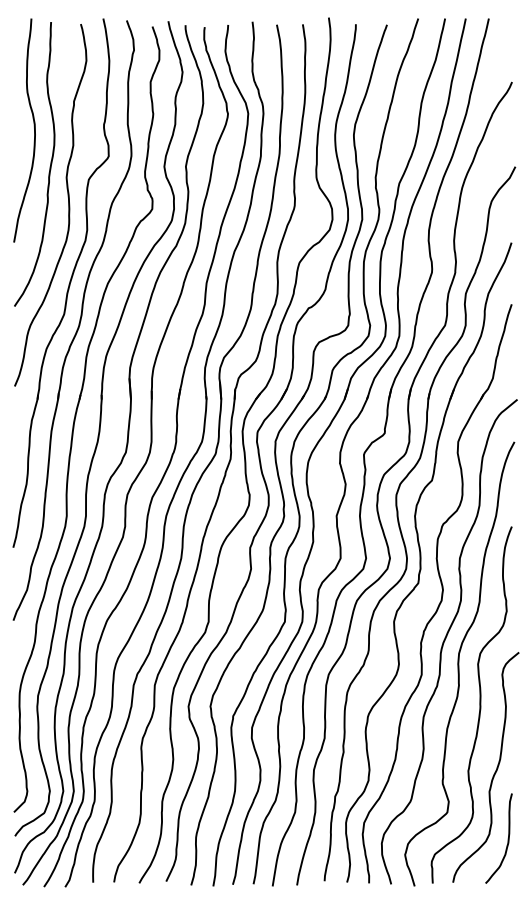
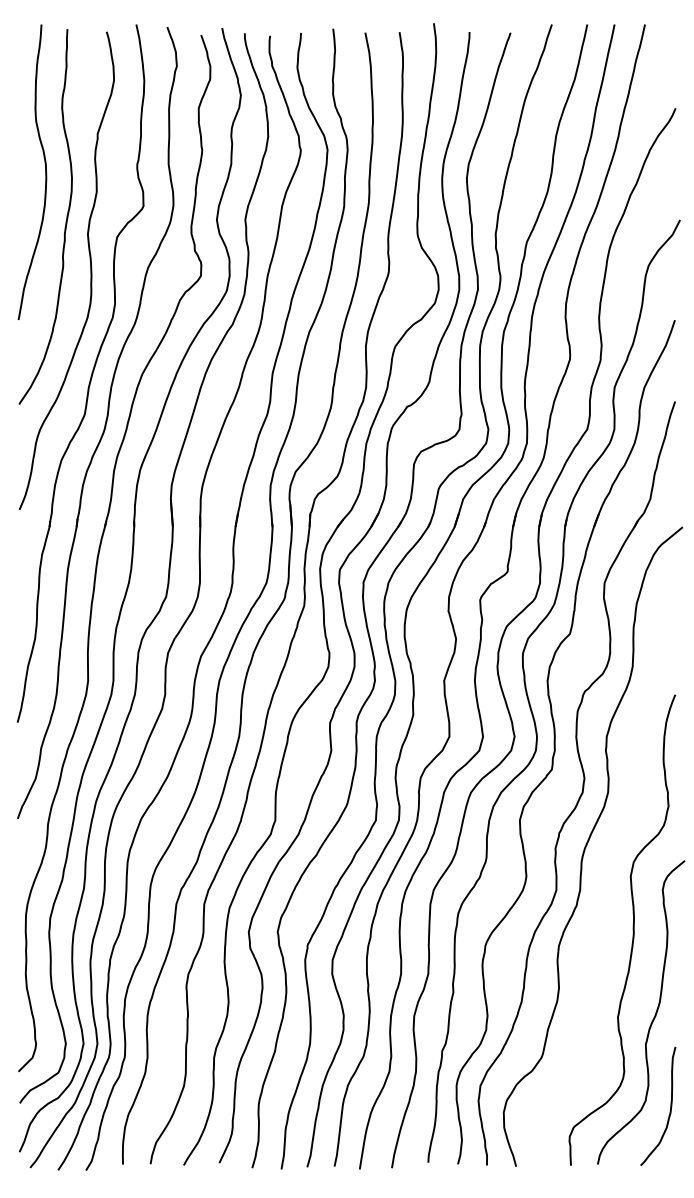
curve: (459, 663) -> (606, 875), removed

